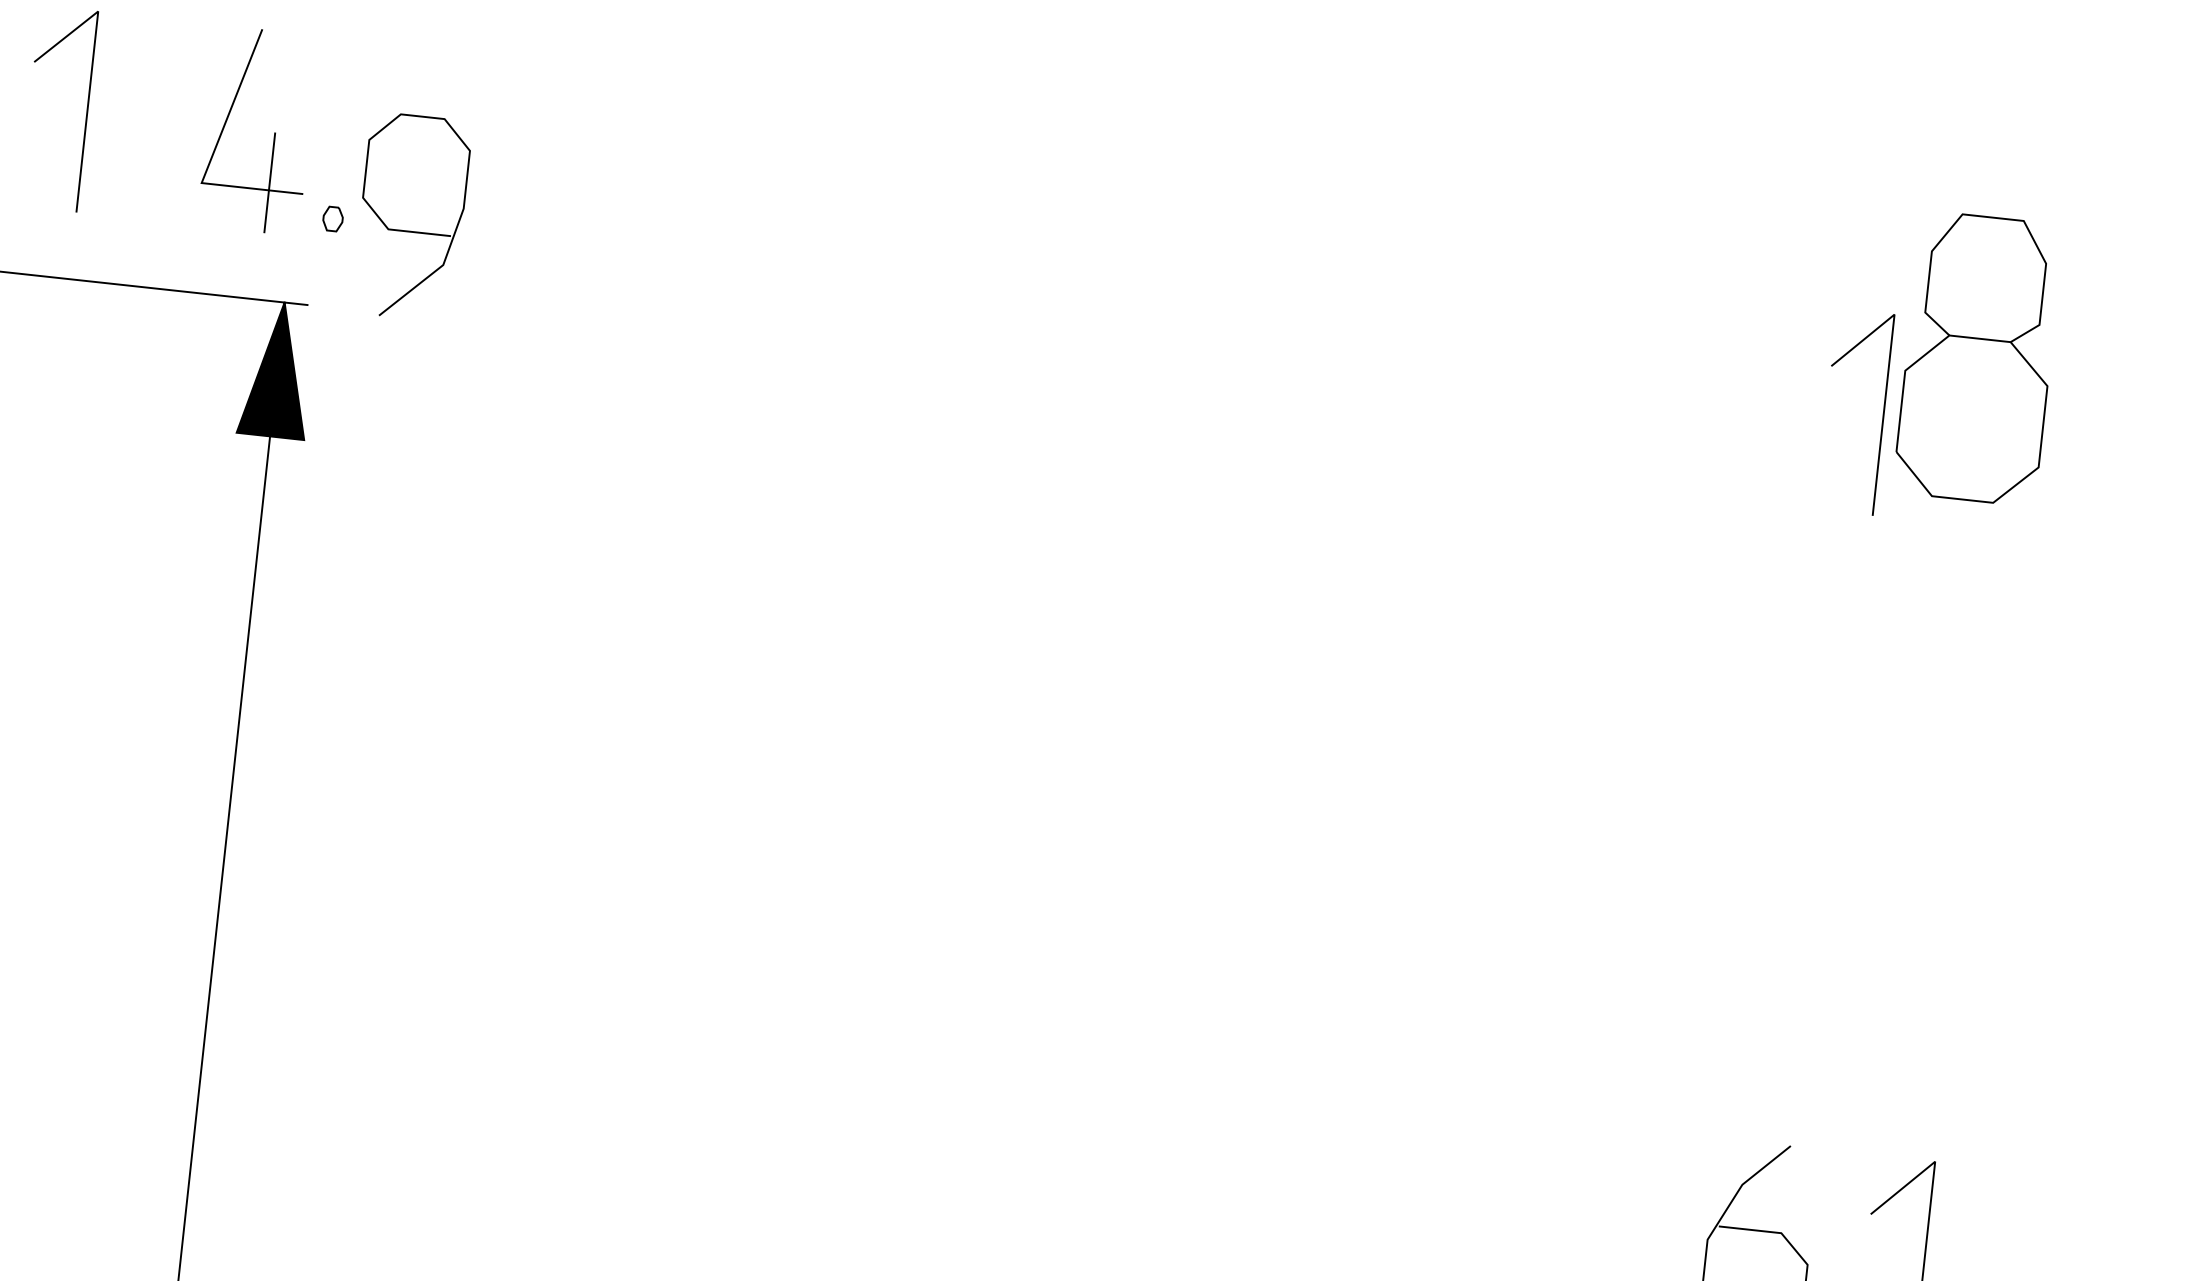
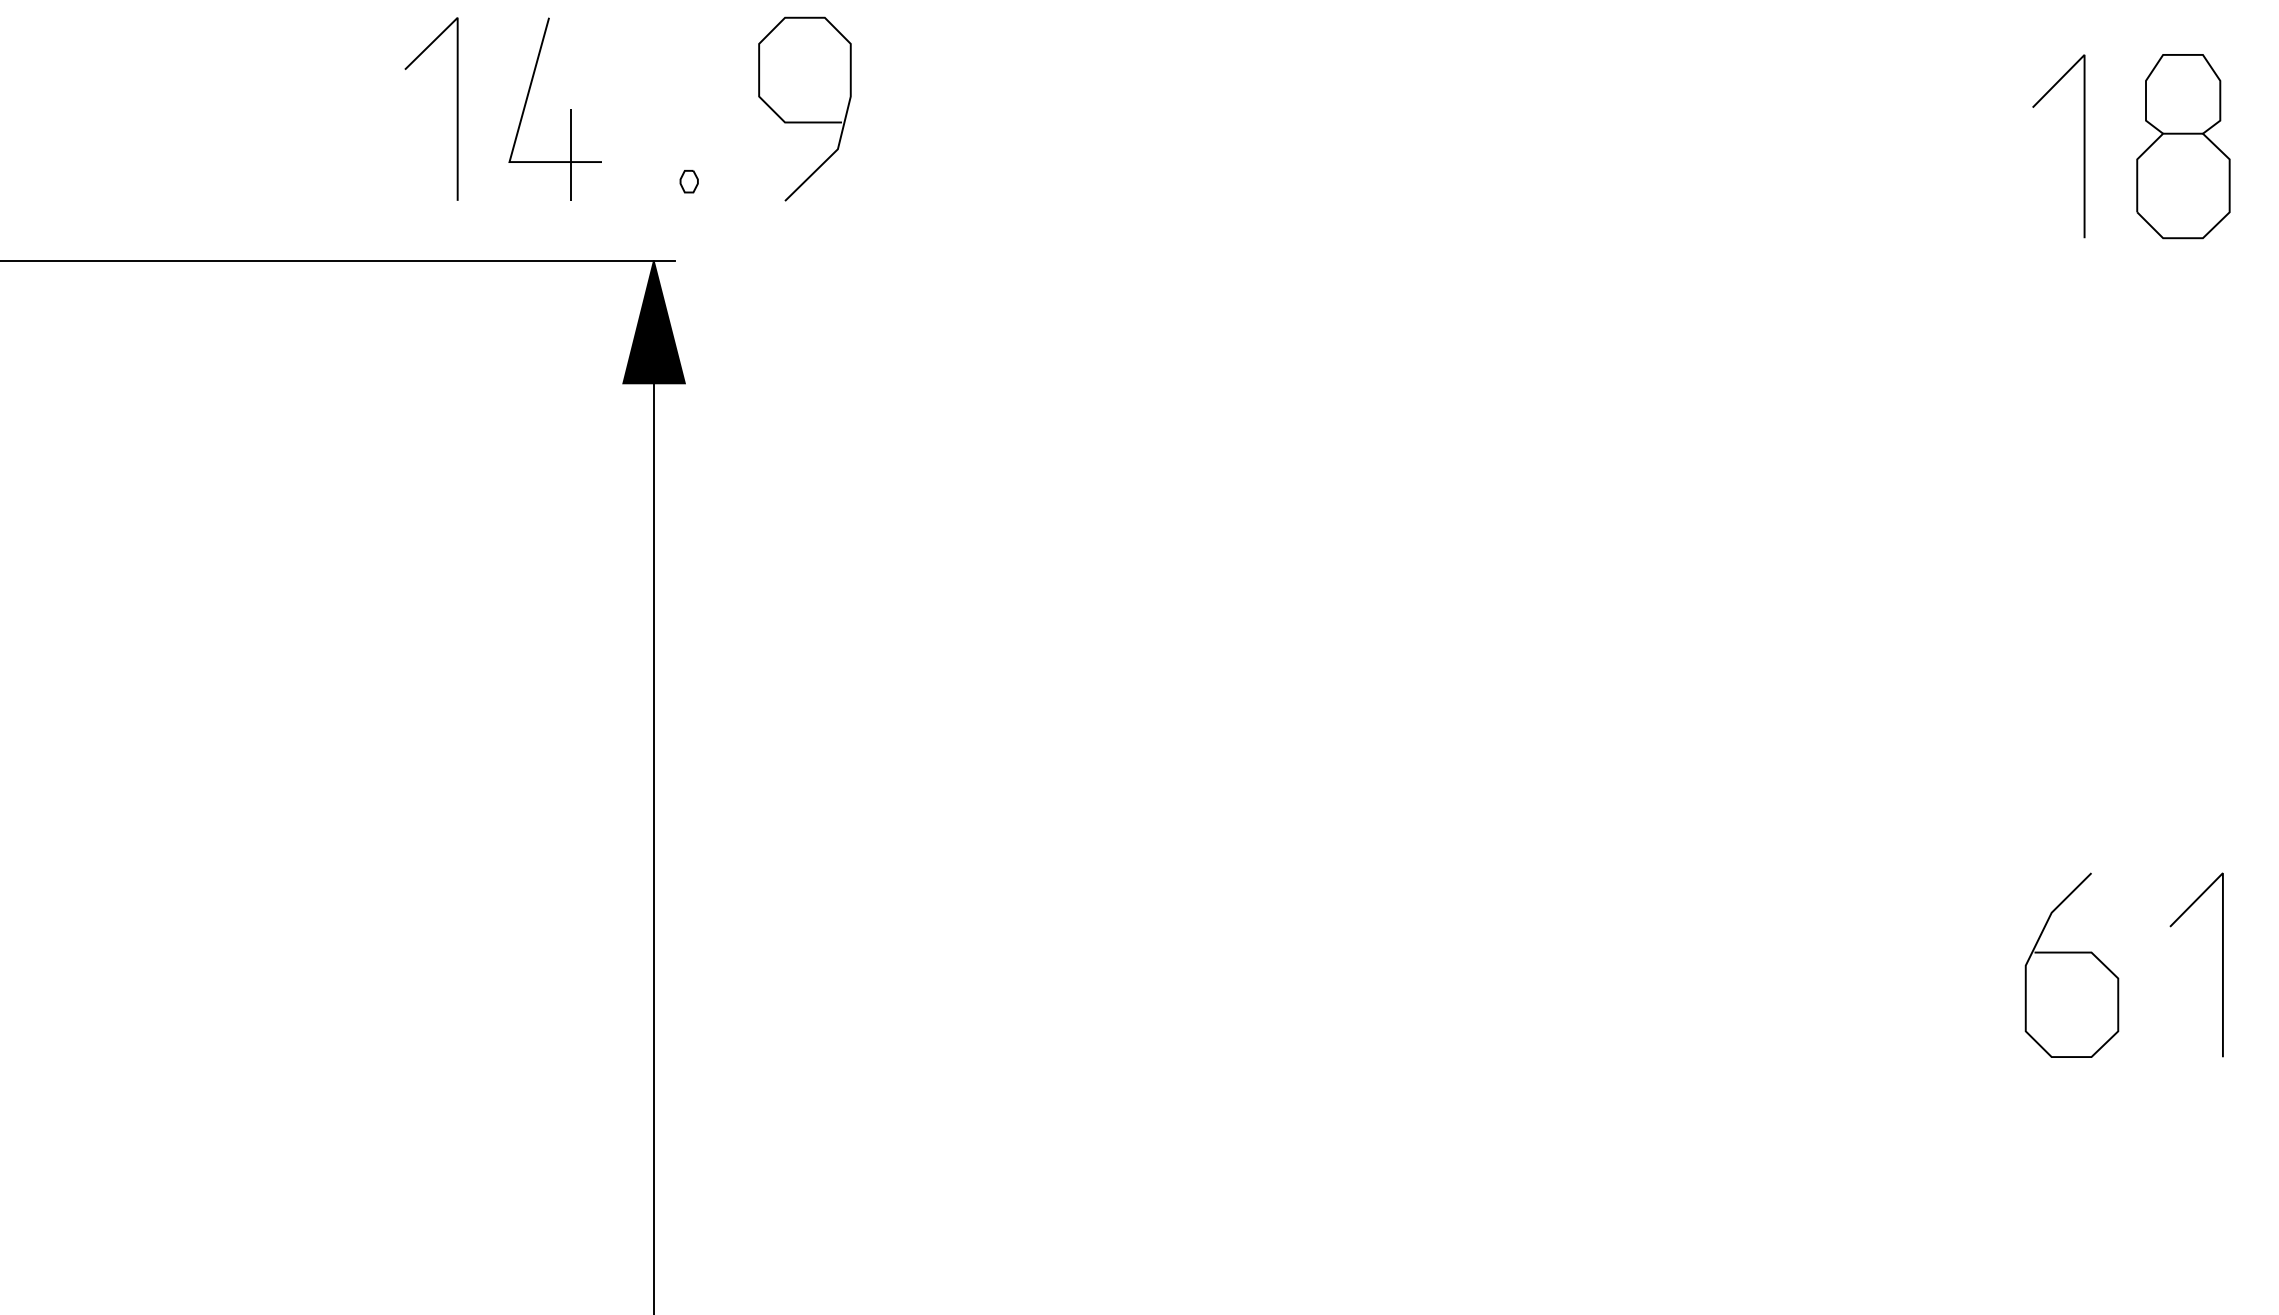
part: (274, 132) -> (570, 109), moved
curve: (409, 230) -> (804, 121), moved
part: (1978, 358) -> (2183, 146), size x0.71
line: (1882, 415) -> (2083, 146), moved

